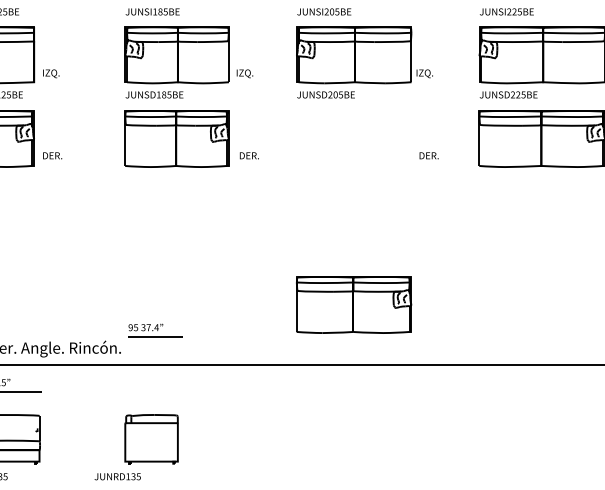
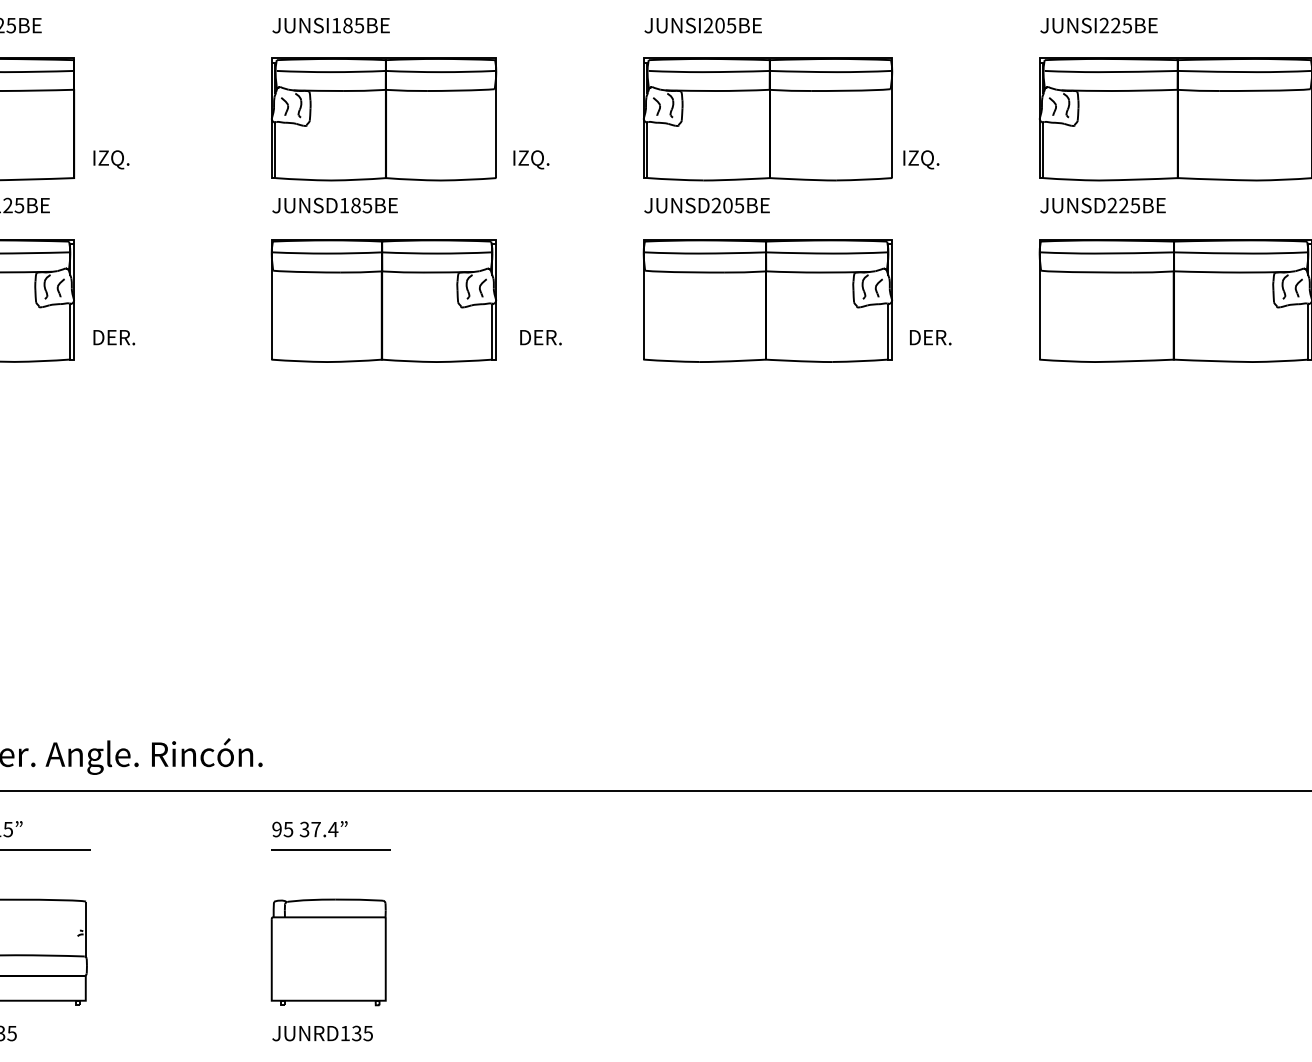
part: (354, 304) -> (768, 300), moved
part: (155, 330) -> (330, 835), moved
text: (117, 476) -> (322, 1032), moved

